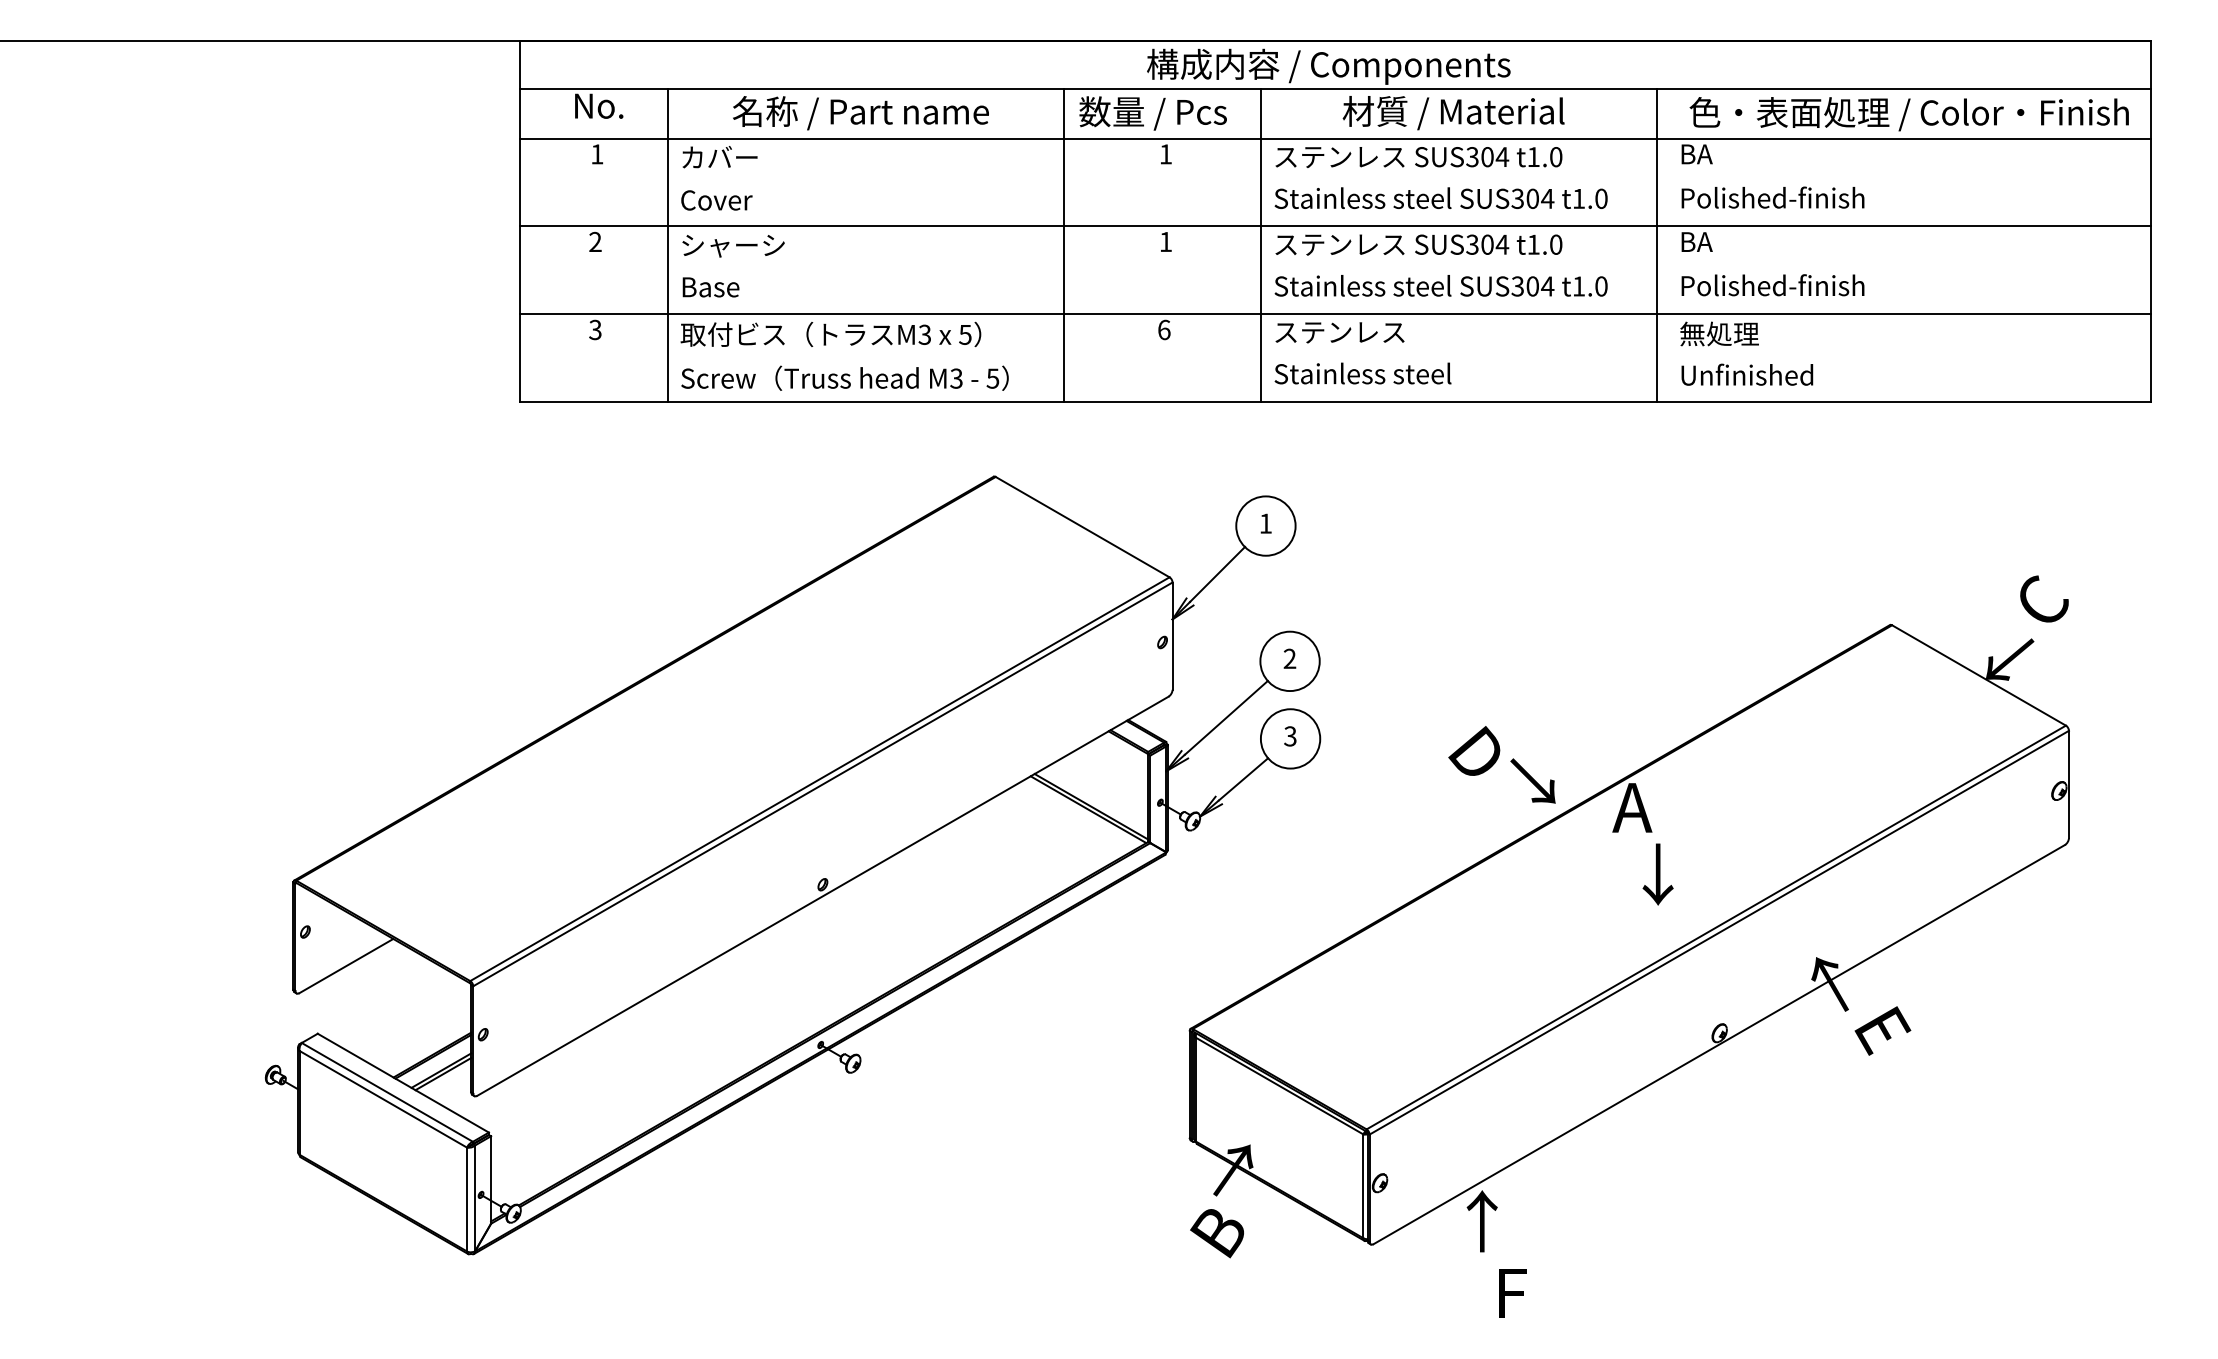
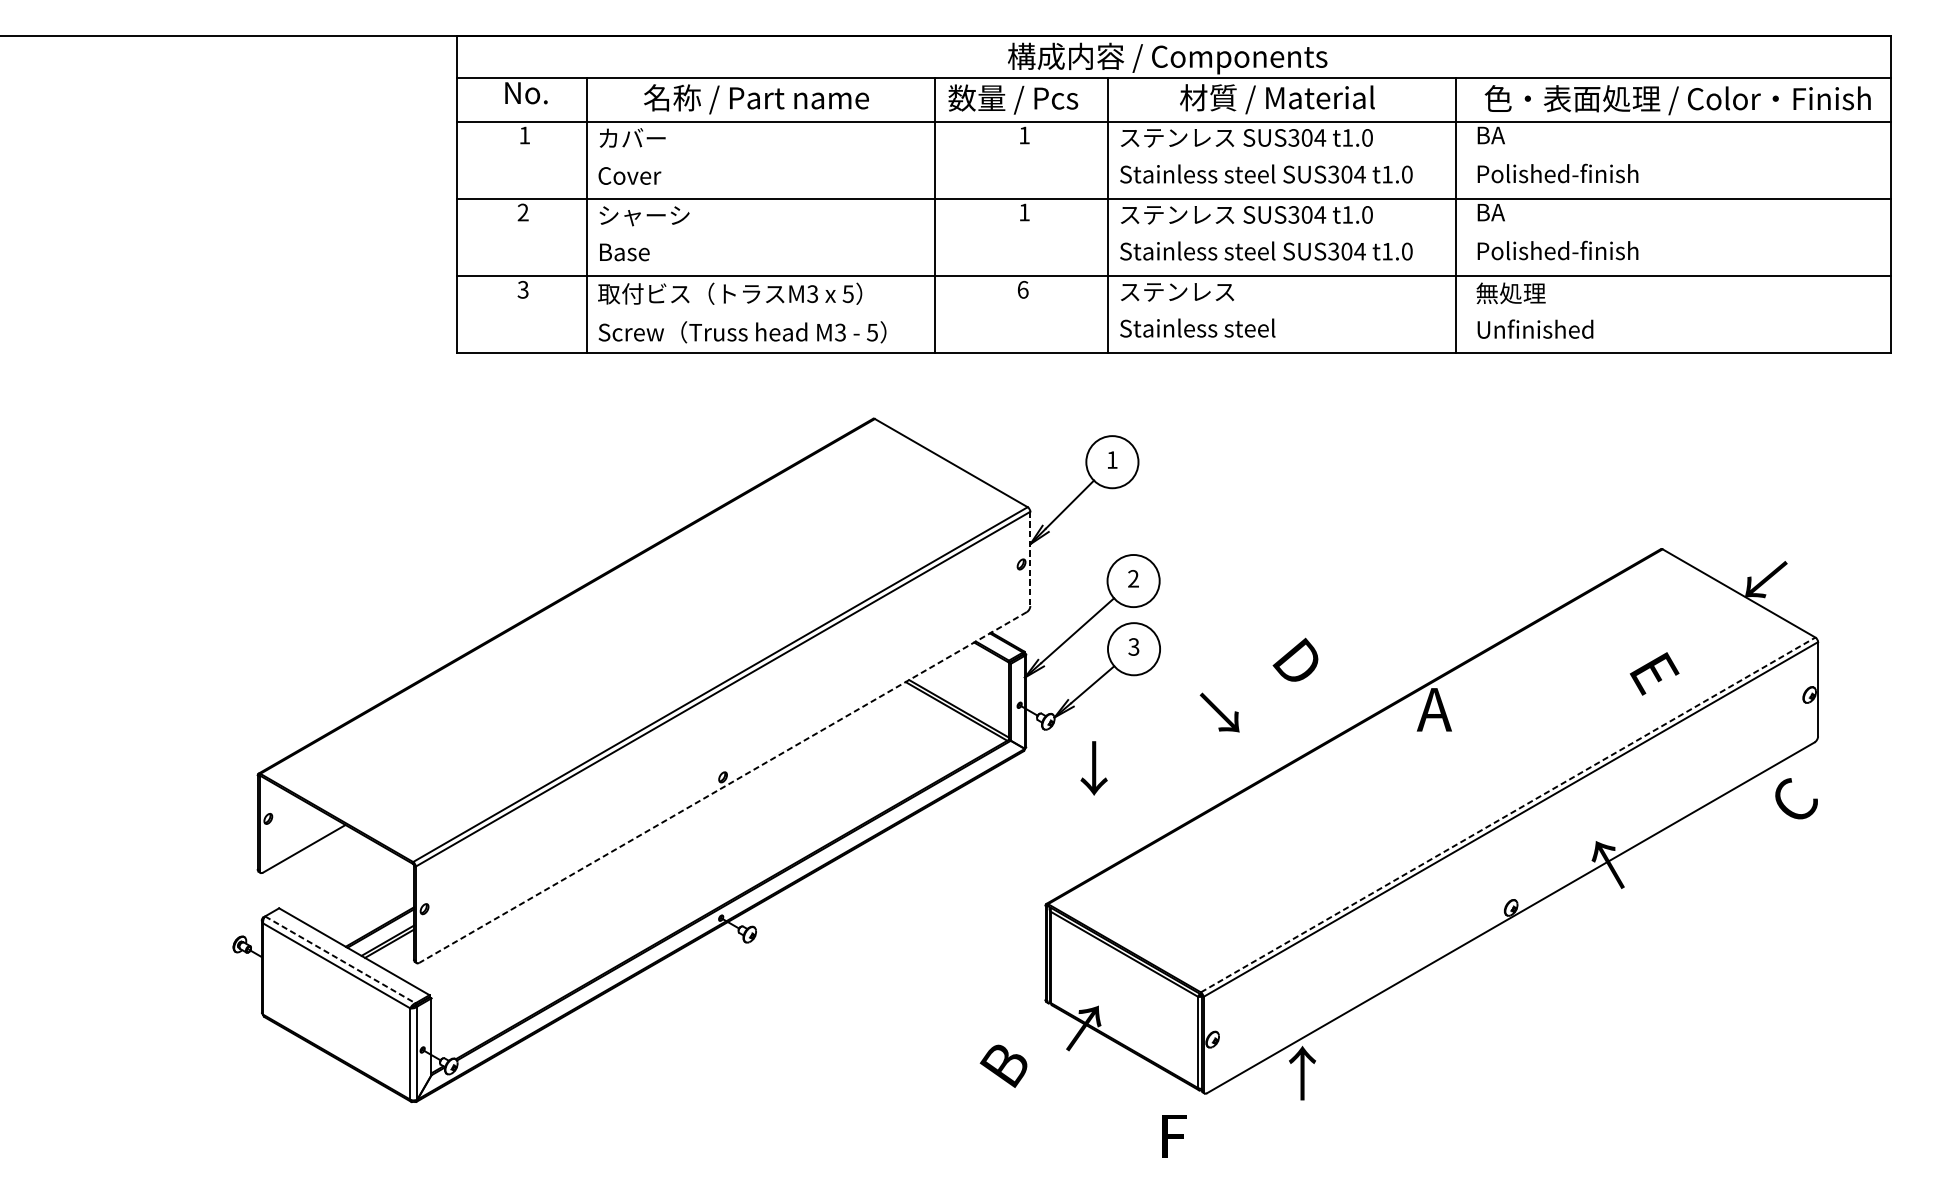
text: (2044, 598) -> (1796, 798), moved
line: (1172, 636) -> (1030, 559), solid -> dashed
text: (1532, 780) -> (1219, 712), moved
text: (1657, 874) -> (1093, 768), moved
line: (822, 896) -> (722, 787), solid -> dashed
line: (1716, 927) -> (1508, 814), solid -> dashed
text: (1882, 1030) -> (1654, 673), moved
line: (387, 1092) -> (340, 959), solid -> dashed
text: (1216, 1233) -> (1003, 1066), moved
text: (1512, 1293) -> (1174, 1136), moved

